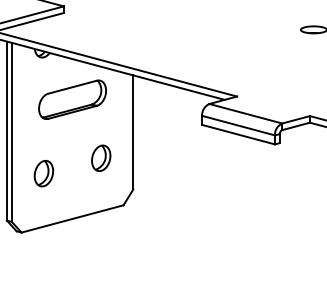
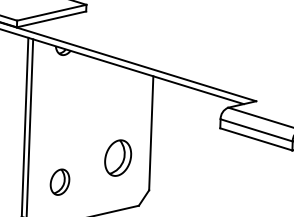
part: (72, 99) -> (91, 98), removed
part: (101, 157) -> (118, 157), size x1.4
part: (43, 173) -> (59, 182), moved

